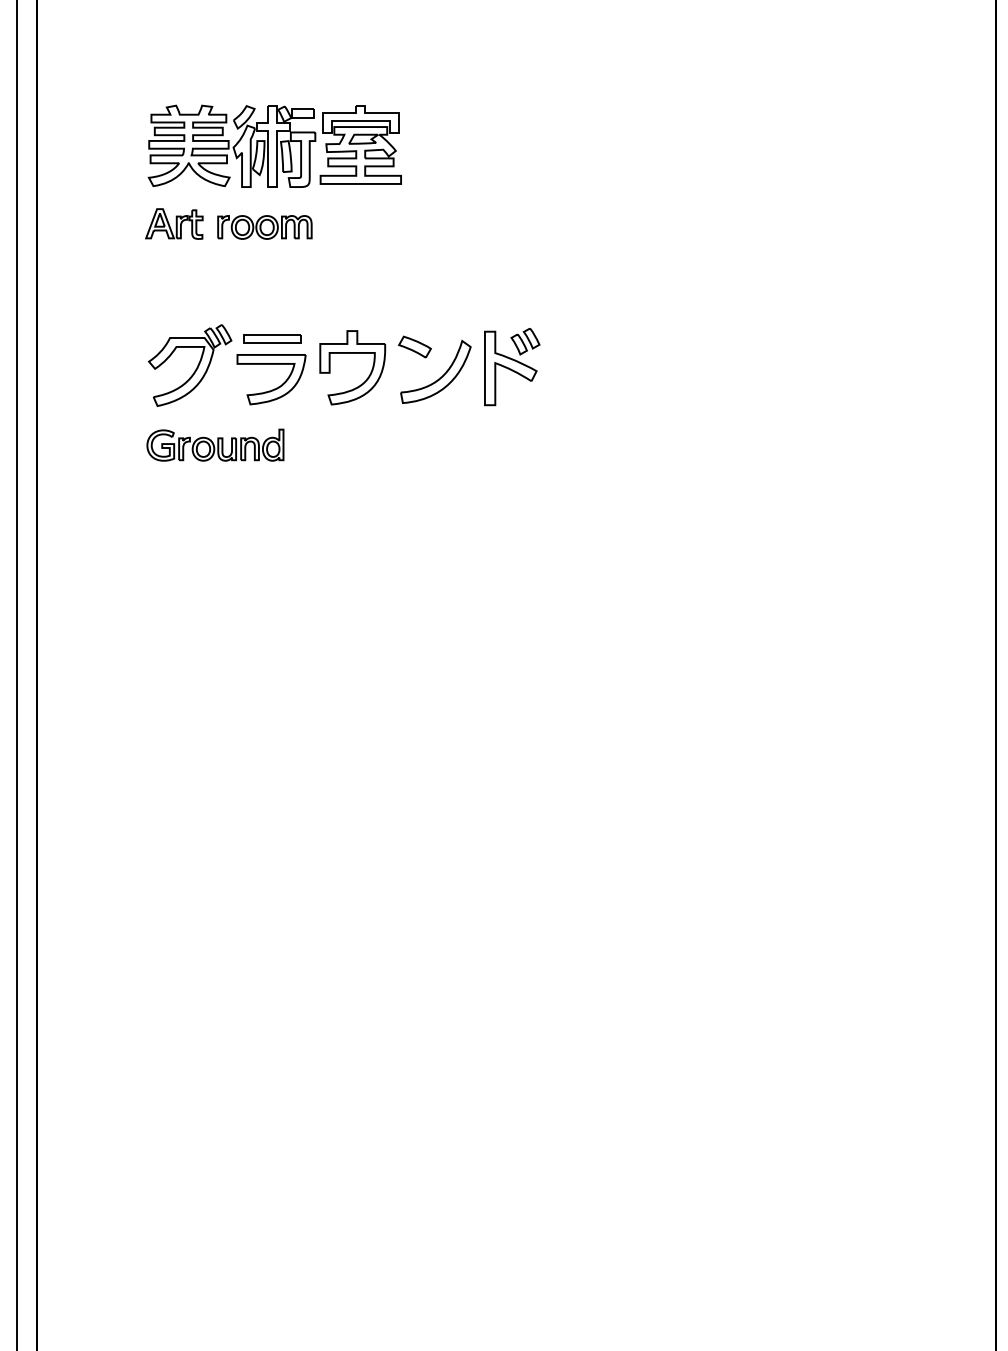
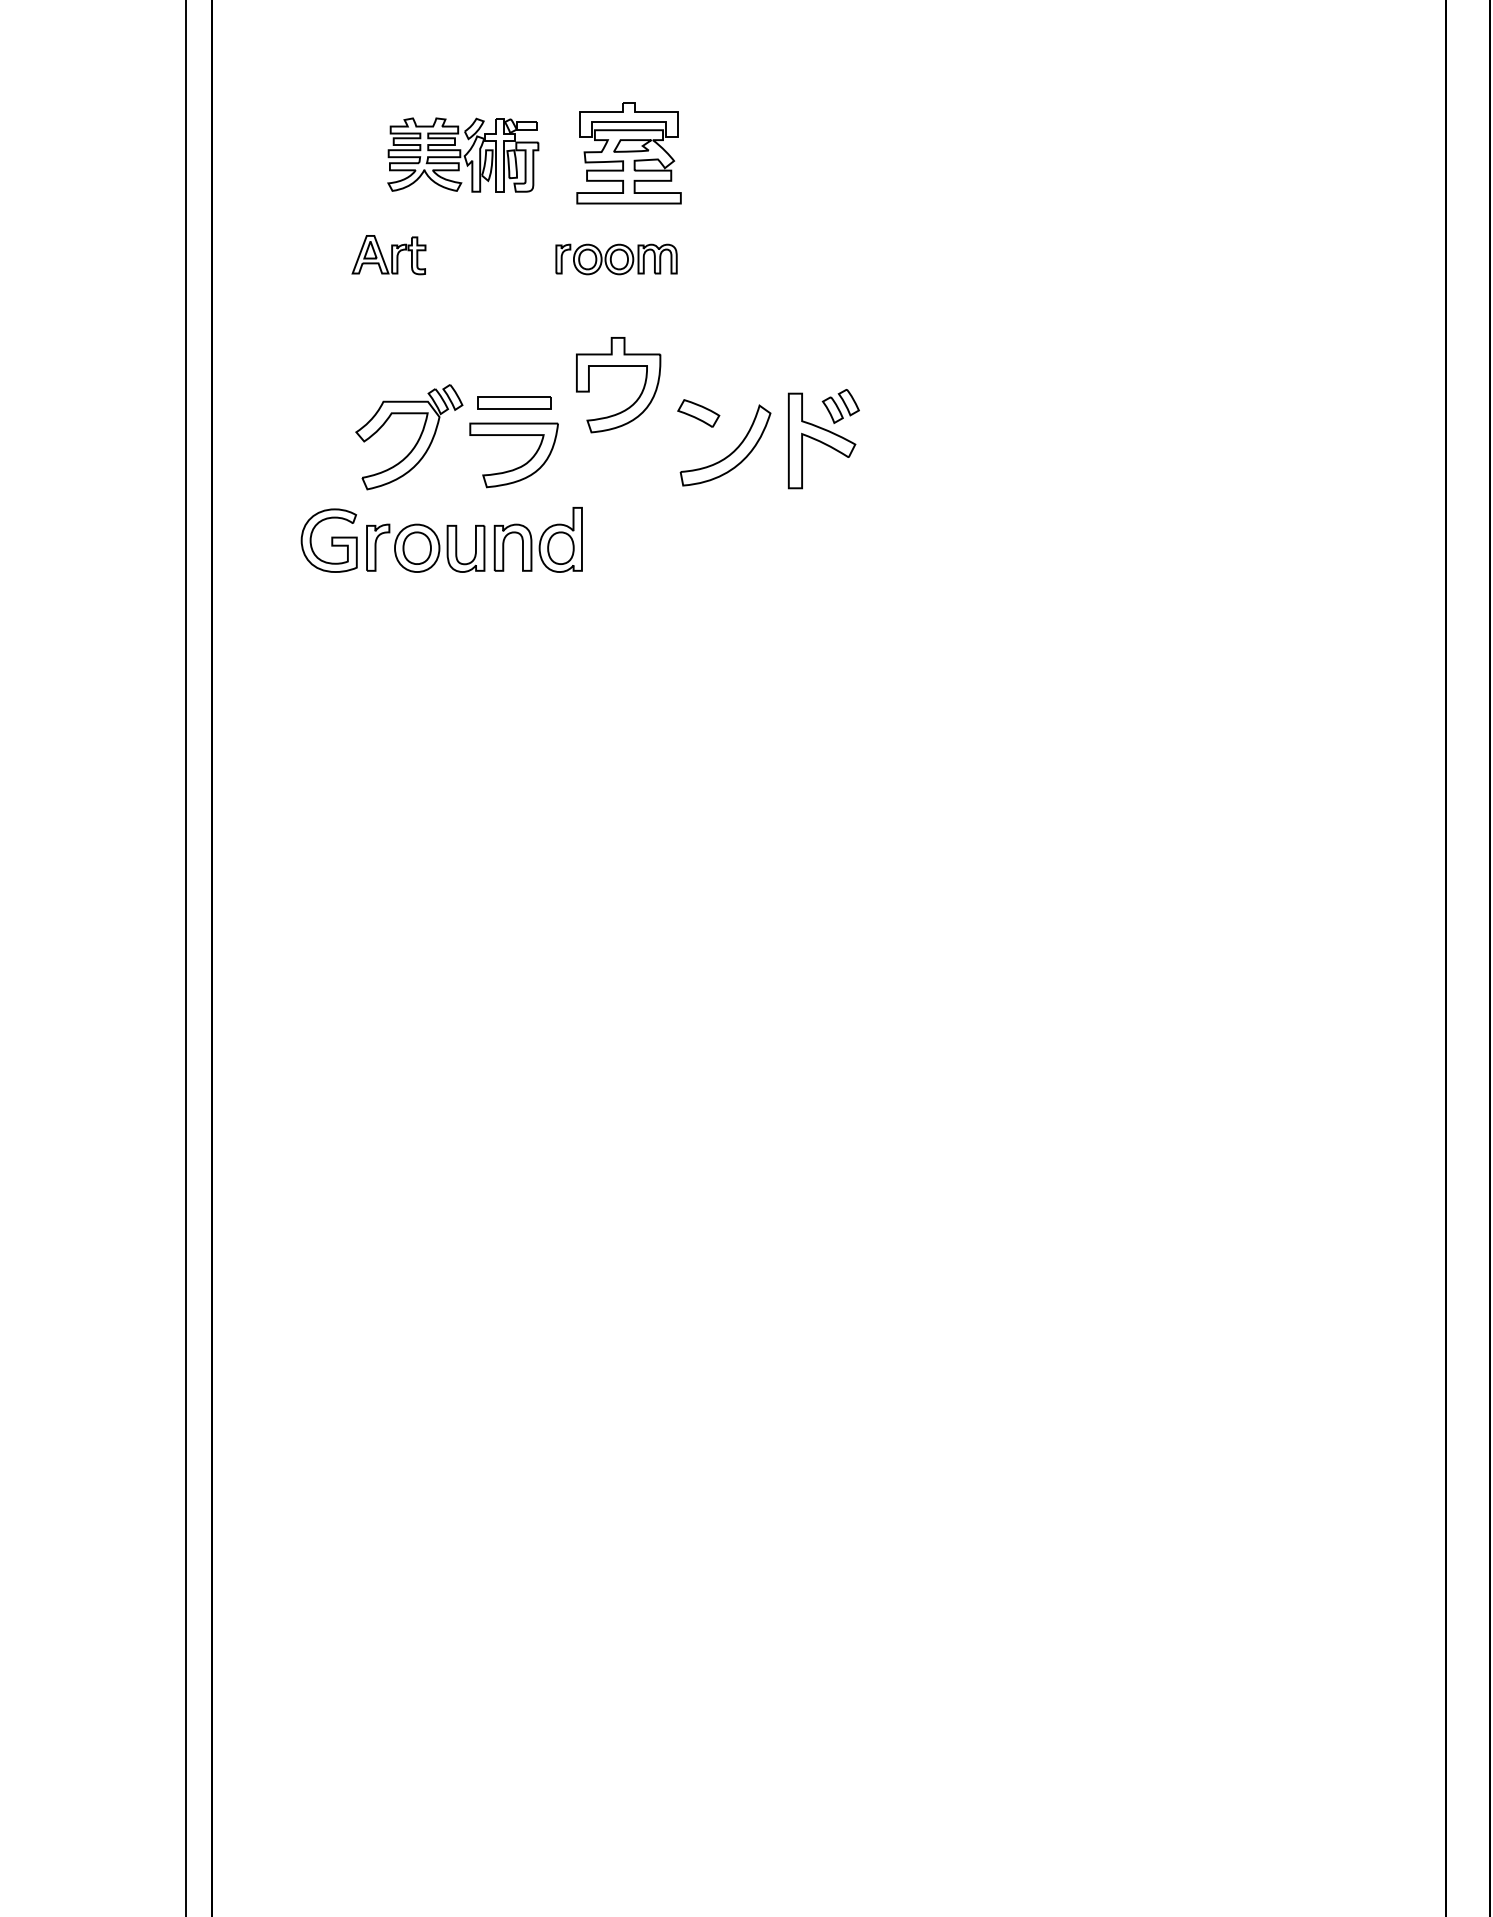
part: (232, 145) -> (463, 154), size x0.7
part: (264, 227) -> (616, 259), moved
part: (352, 353) -> (618, 366), moved
part: (215, 445) -> (441, 539), size x1.6

